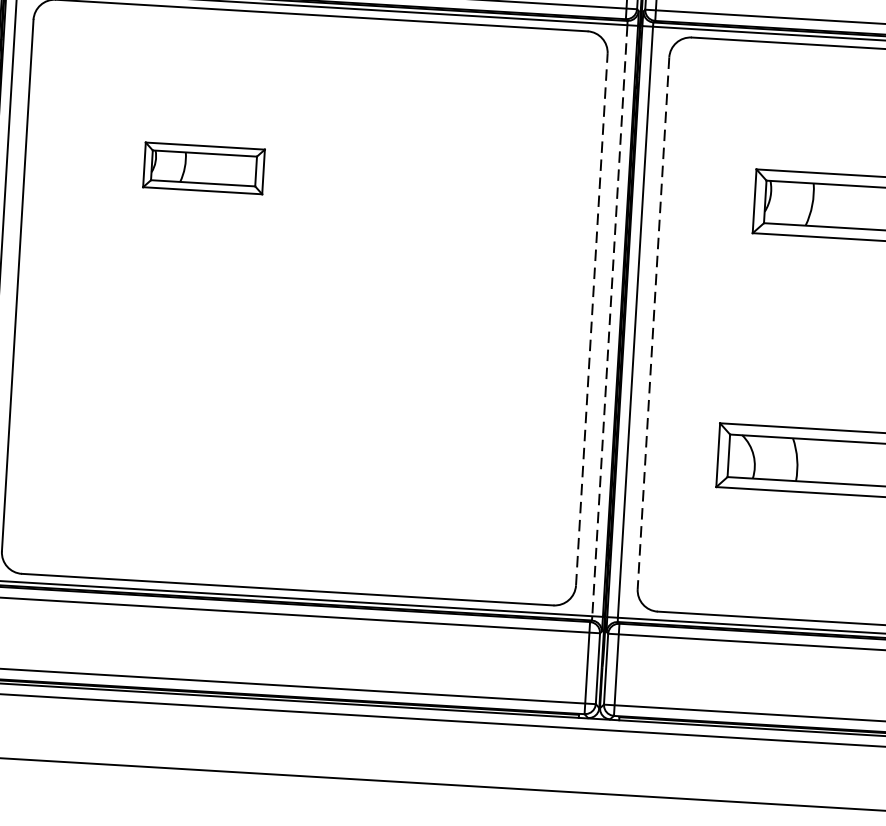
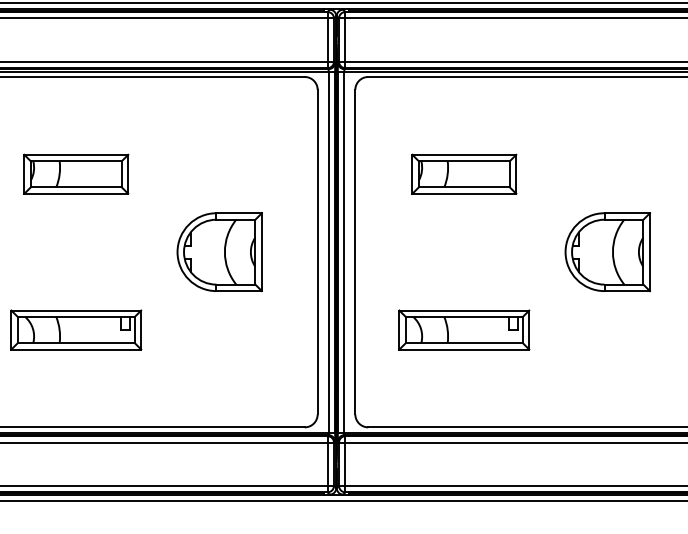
part: (204, 167) -> (76, 173), size x1.43
part: (430, 310) -> (219, 252), added
line: (591, 318) -> (317, 251), dashed -> solid
line: (609, 321) -> (328, 252), dashed -> solid
line: (653, 323) -> (355, 252), dashed -> solid
part: (189, 422) -> (76, 329), added

